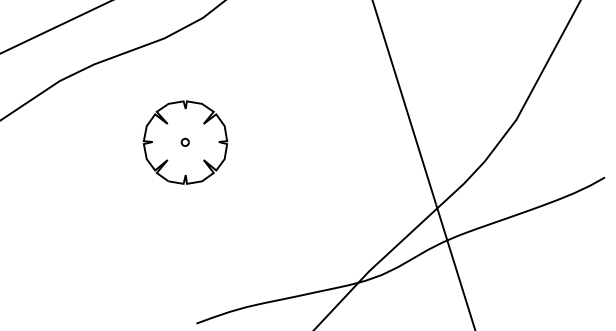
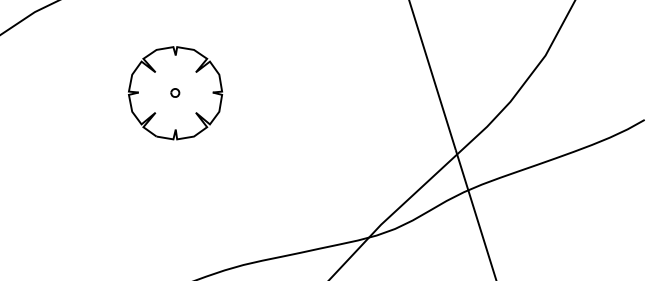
part: (185, 142) -> (175, 93), moved

